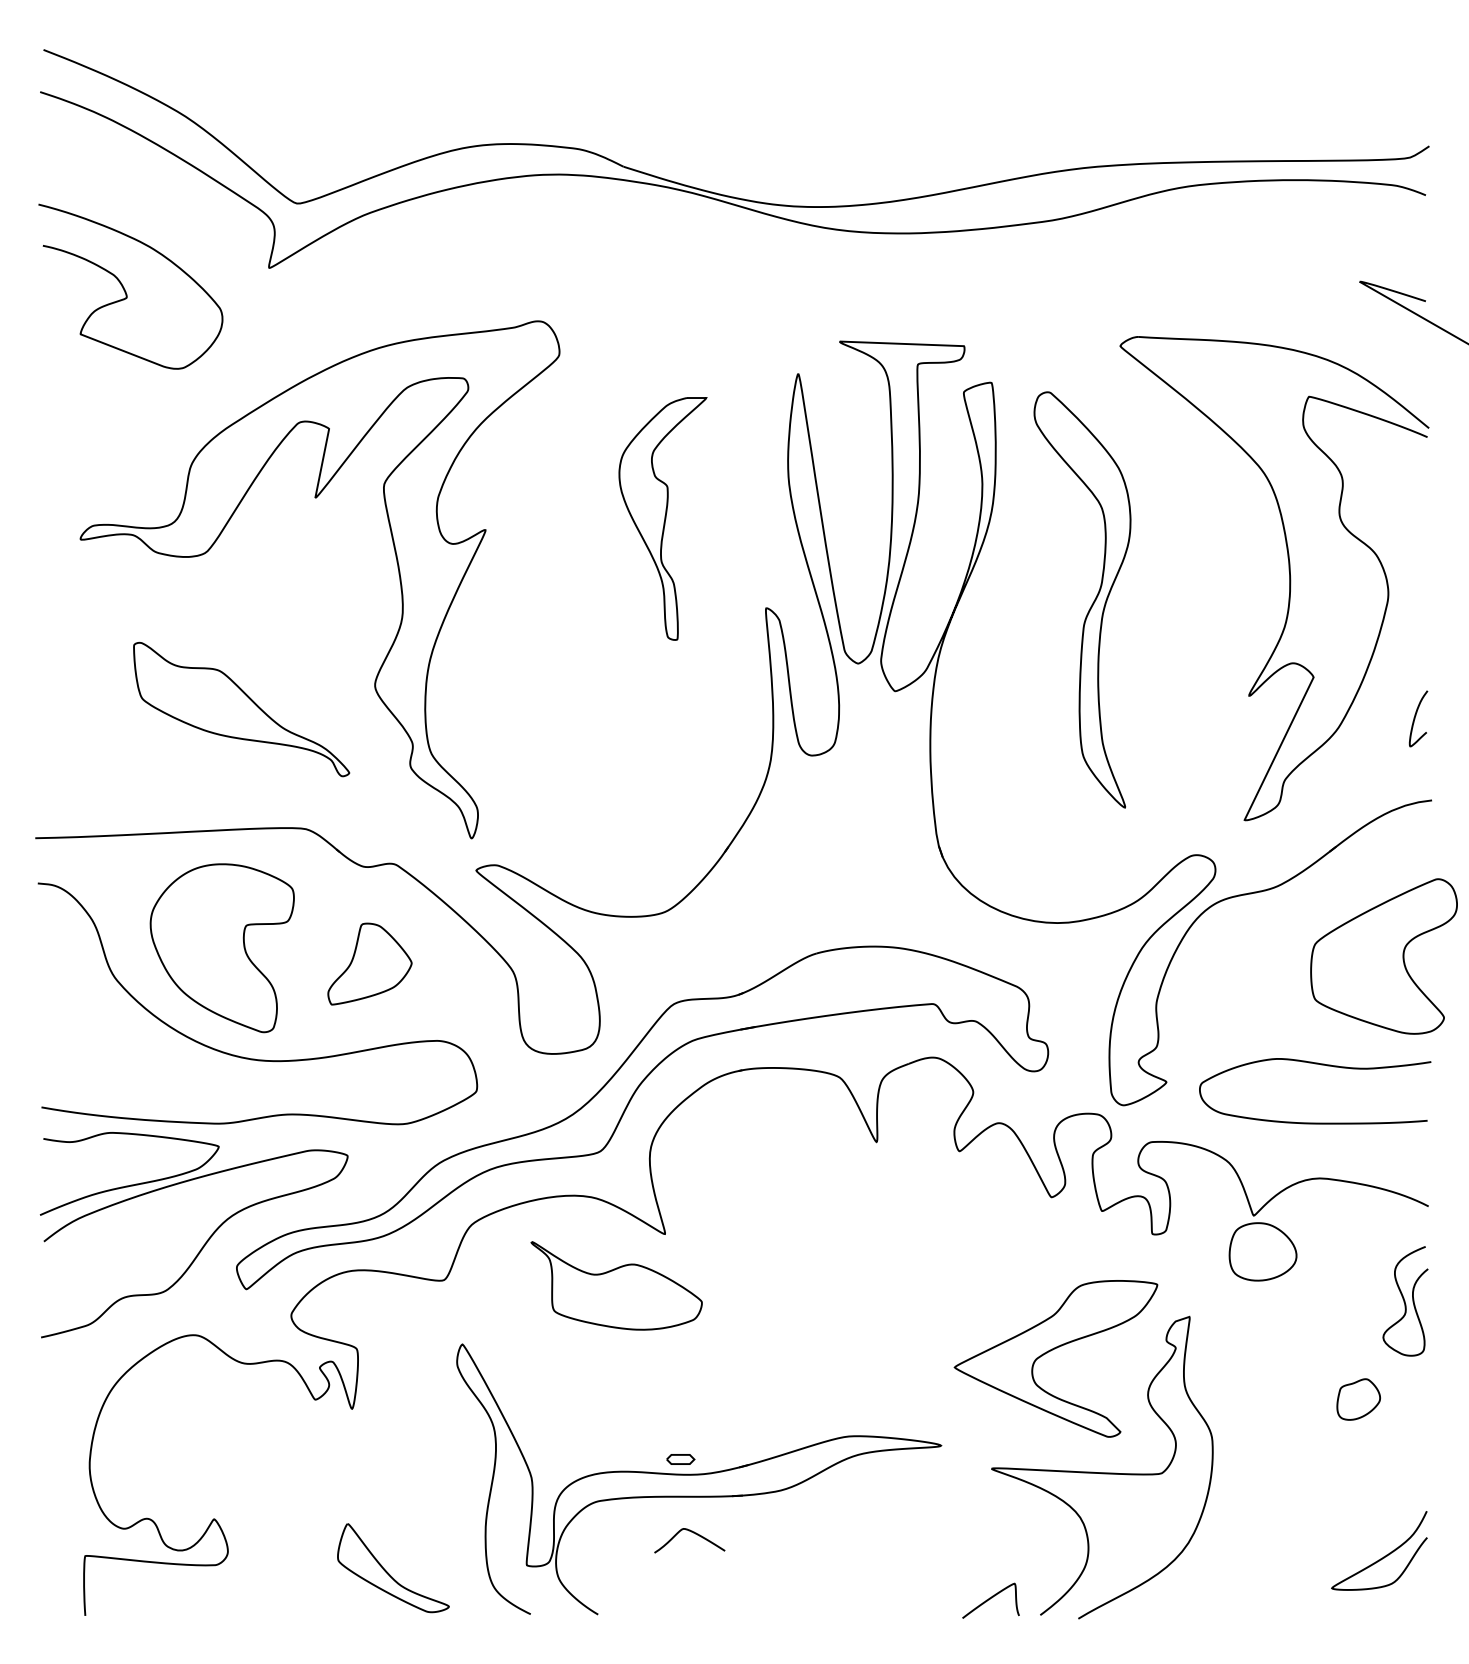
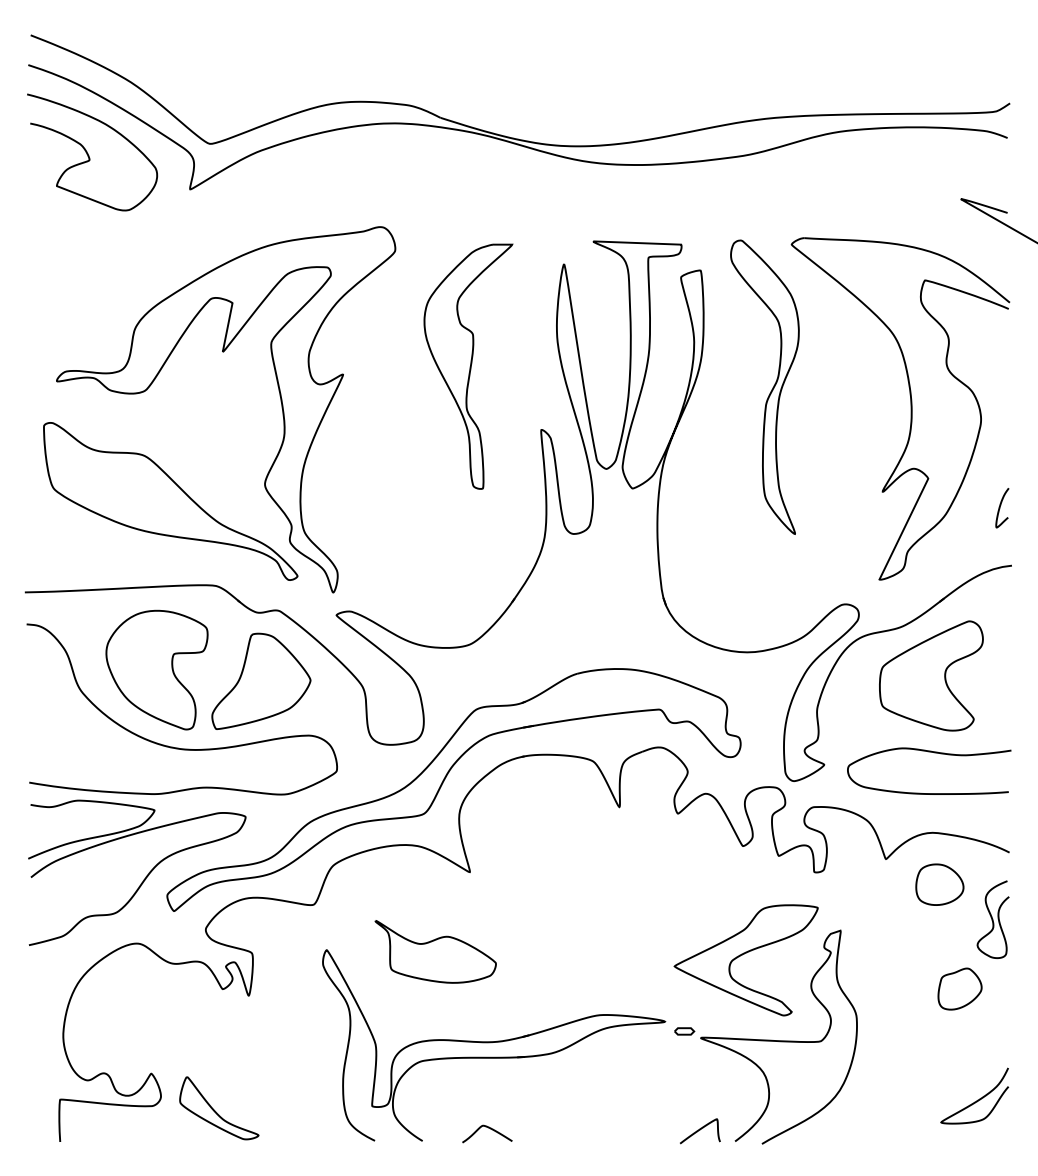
curve: (125, 289) -> (88, 154), moved
part: (662, 518) -> (468, 366), size x1.43
part: (1091, 604) -> (771, 390), moved
part: (241, 709) -> (170, 501), size x1.67
part: (1383, 956) -> (931, 675), moved
part: (369, 963) -> (261, 680), size x1.67
part: (1262, 1251) -> (939, 884), moved
part: (616, 1285) -> (435, 951), moved
part: (1358, 1399) -> (959, 989), size x1.43
part: (680, 1459) -> (684, 1031), moved
curve: (693, 1533) -> (490, 1128), moved
part: (388, 1572) -> (215, 1111), moved

